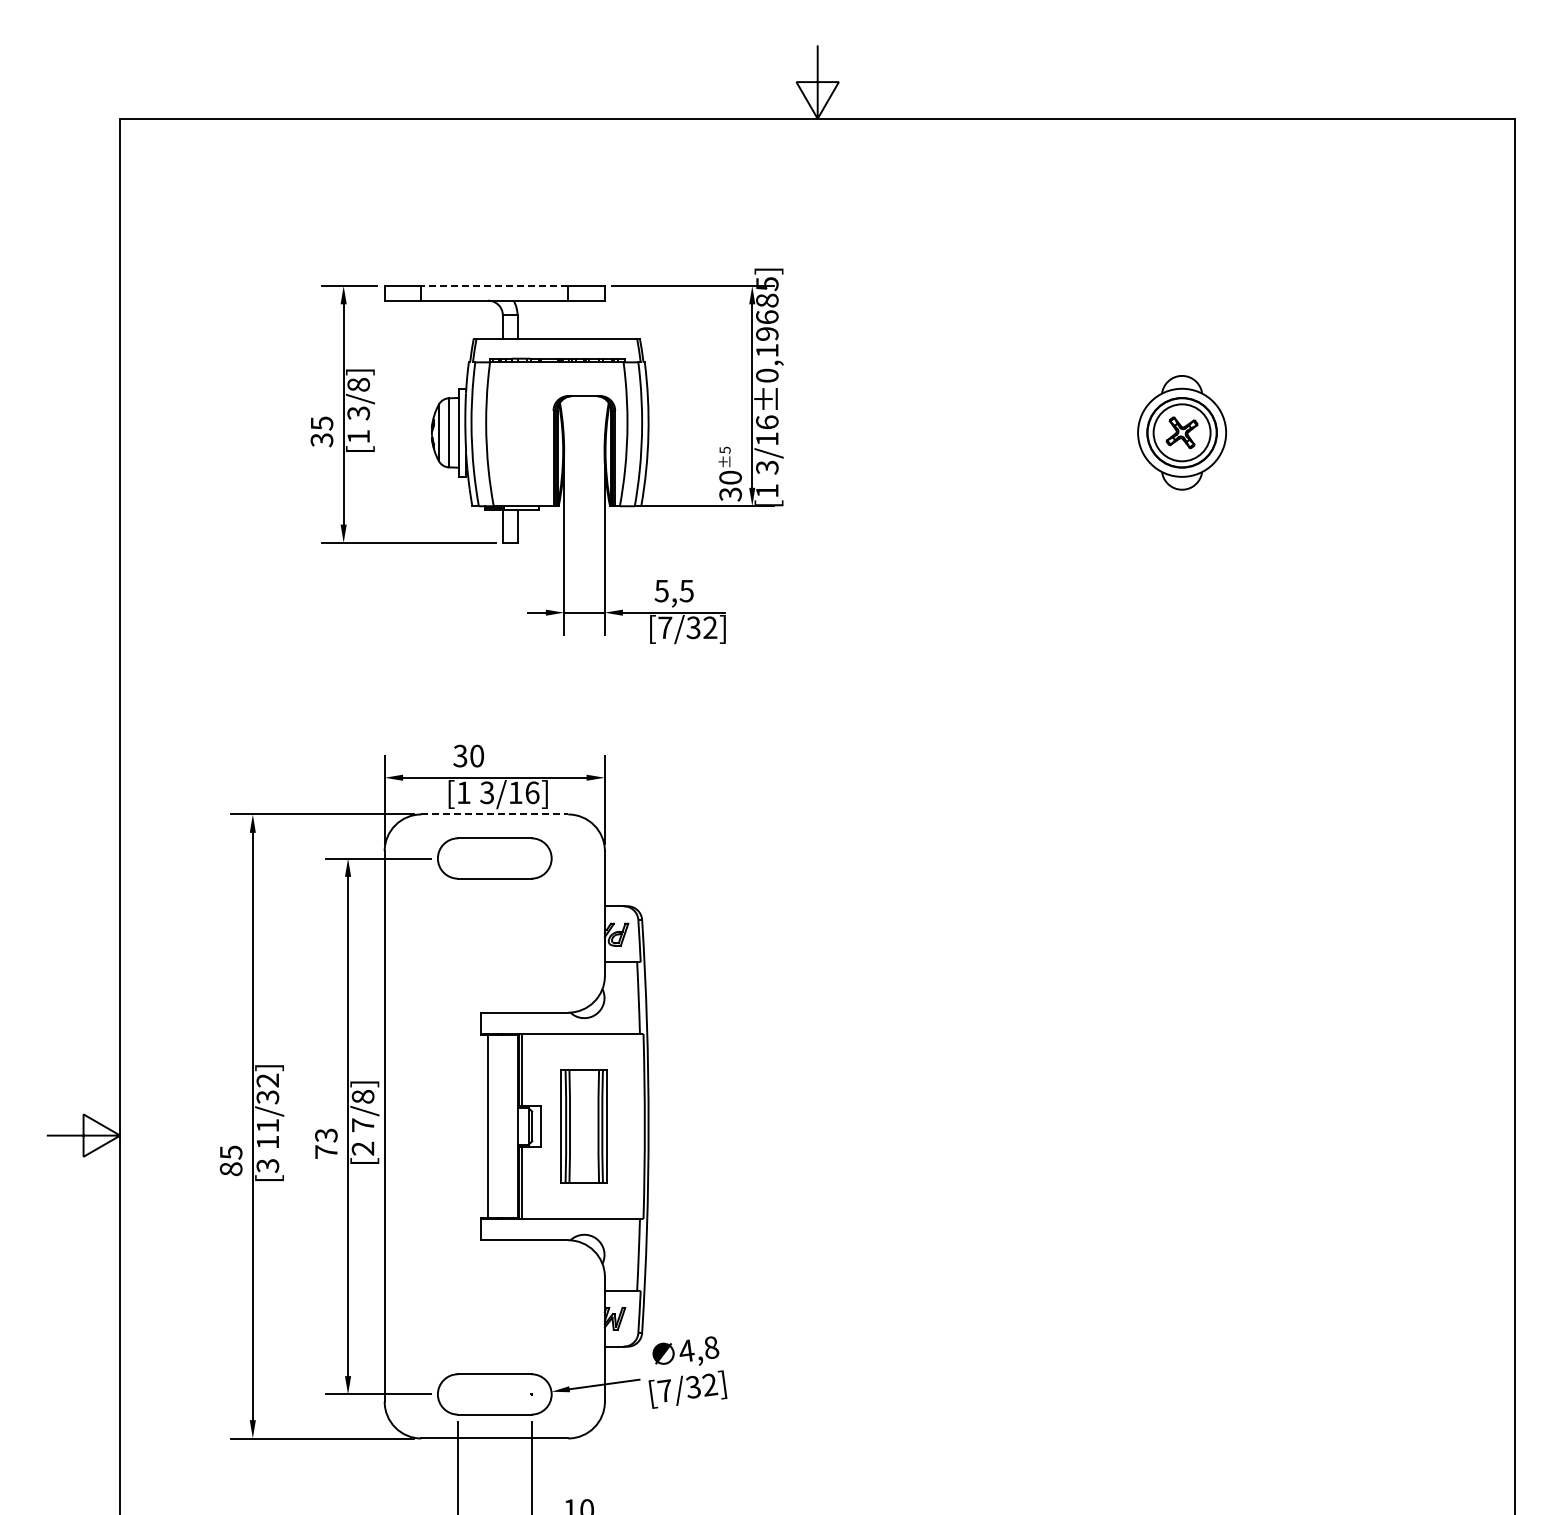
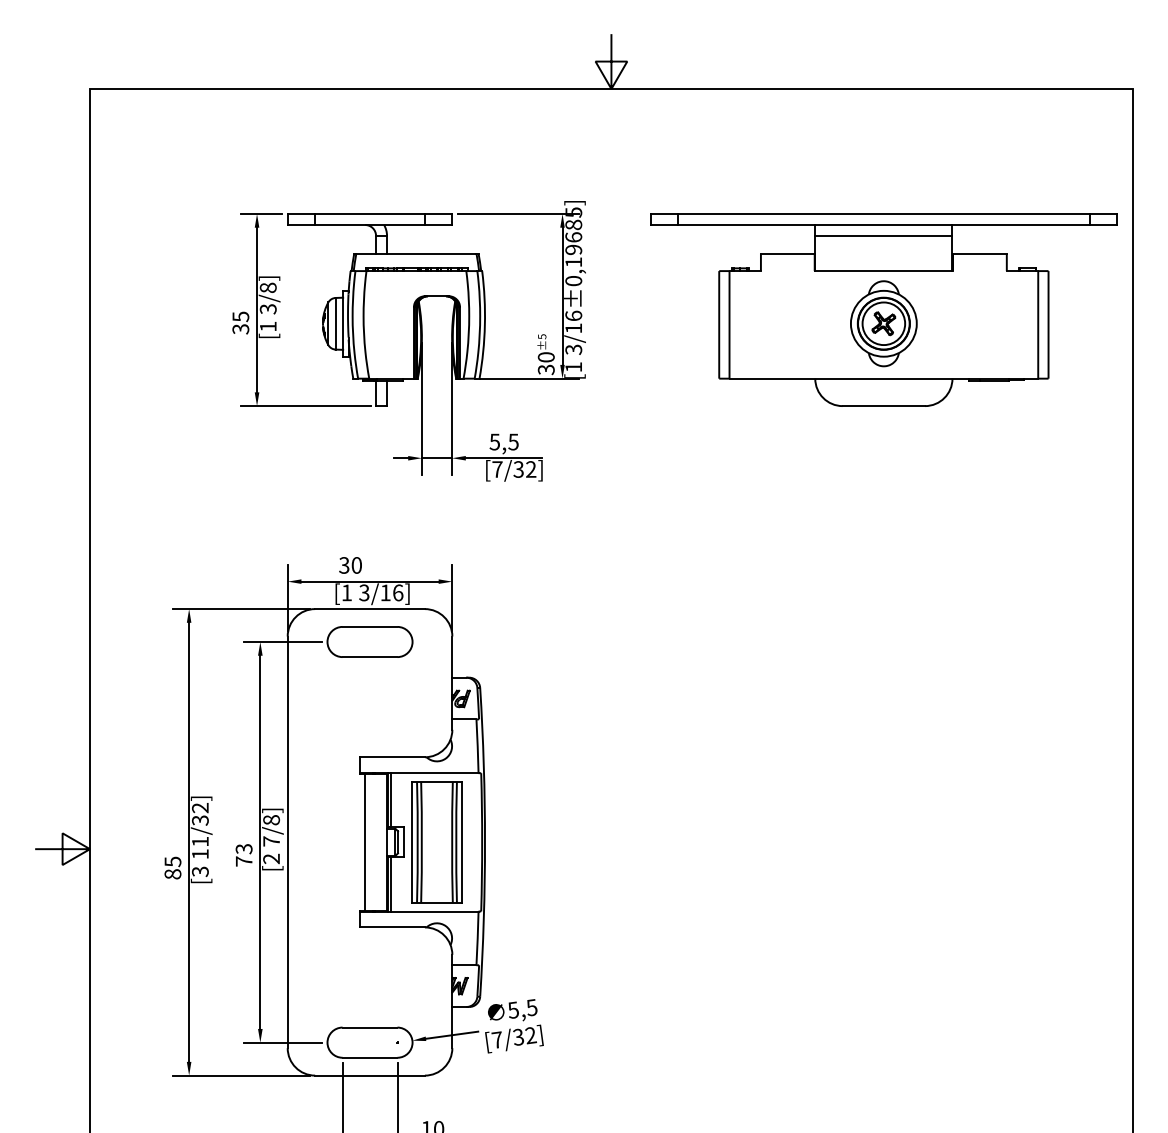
line: (494, 286) -> (369, 214), dashed -> solid
part: (1181, 414) -> (883, 310), added
line: (495, 814) -> (370, 609), dashed -> solid
part: (583, 1126) -> (436, 842), size x1.43
text: (699, 1349) -> (523, 1009), 4,8 -> 5,5

